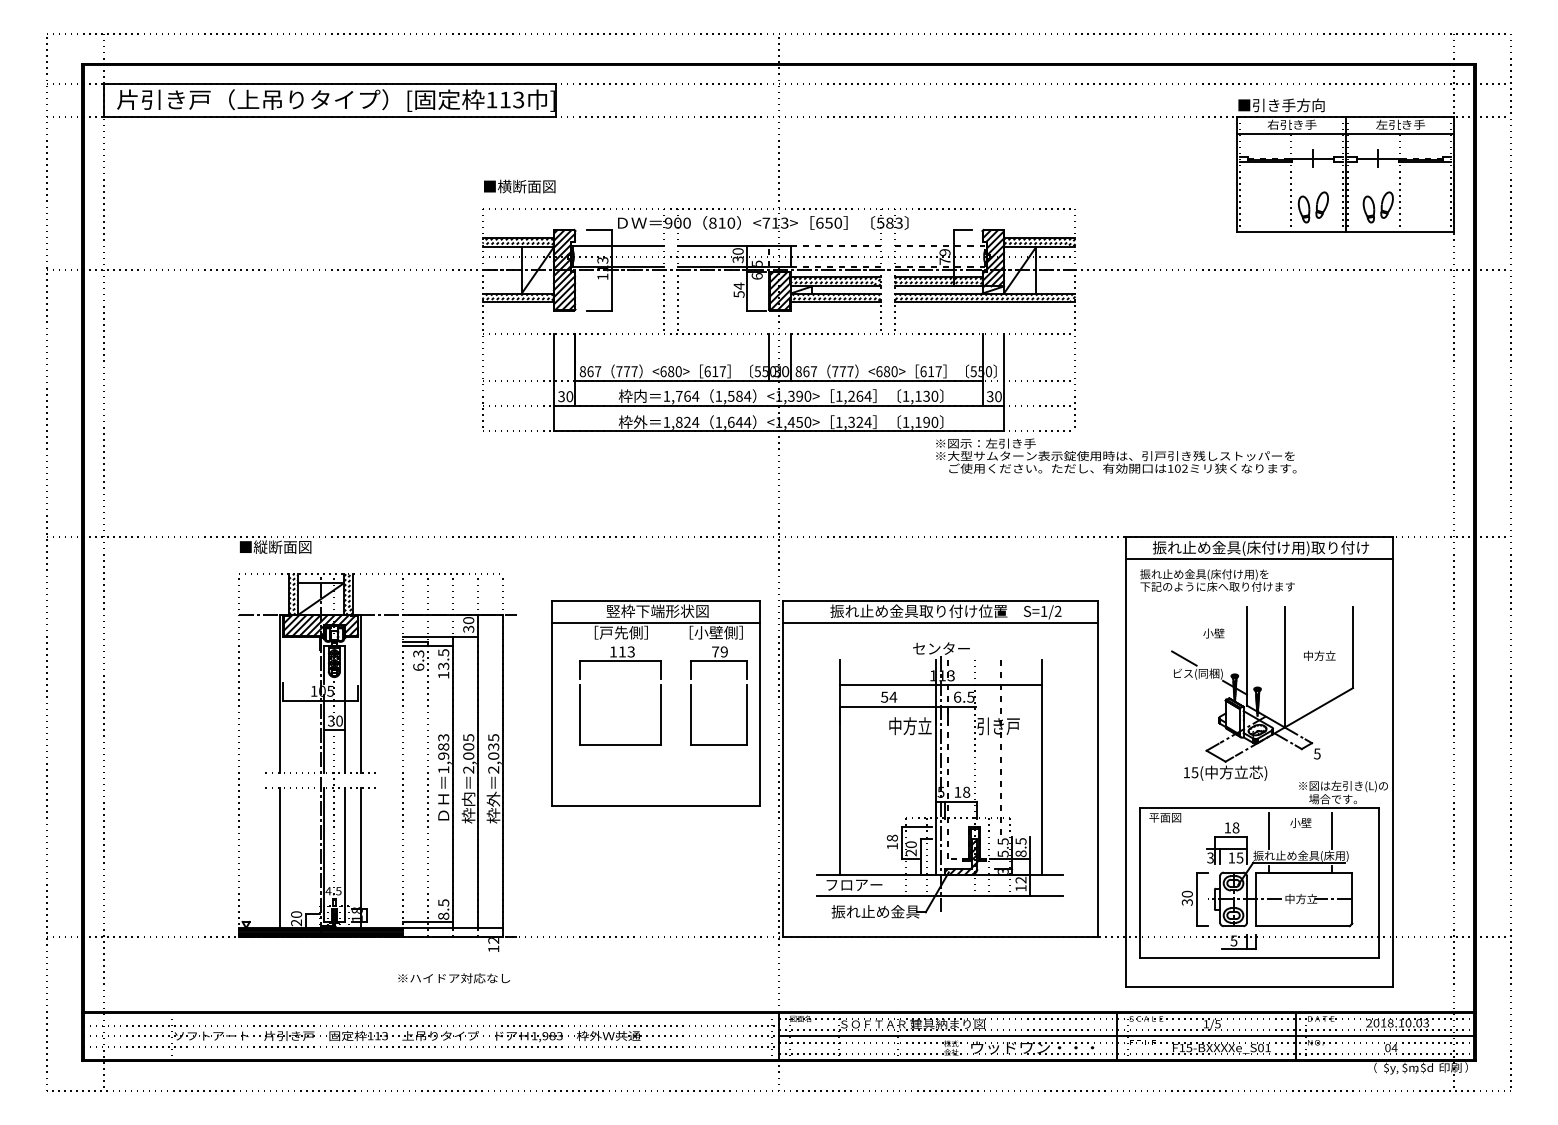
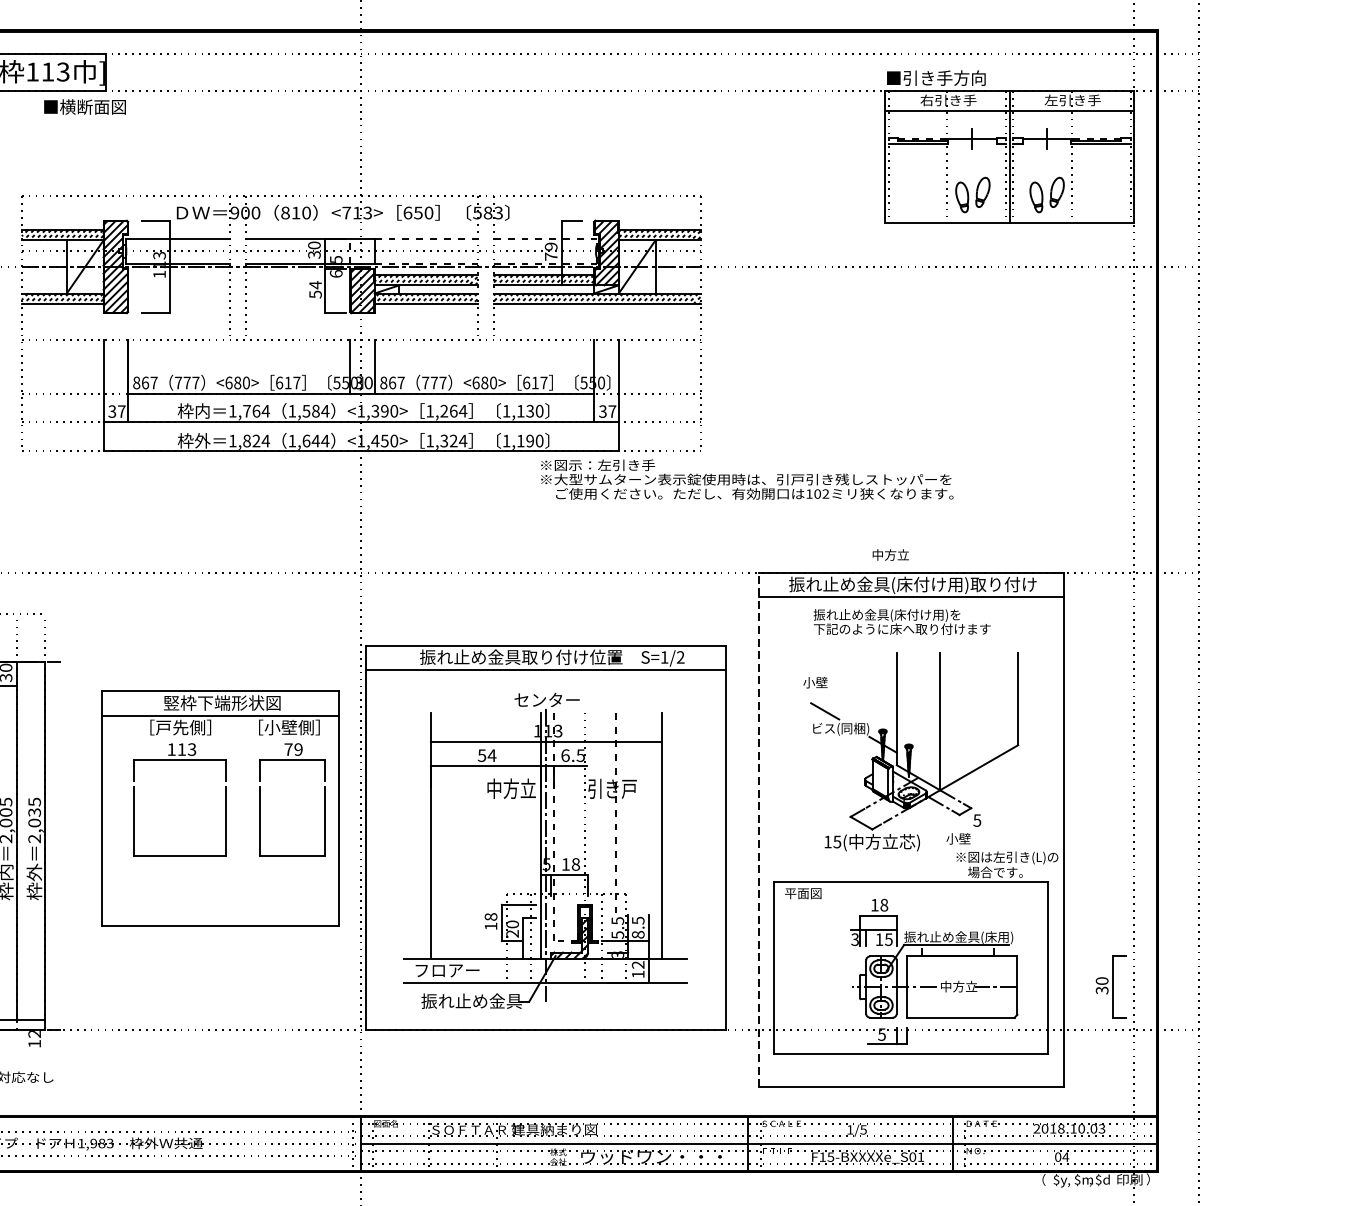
text: (519, 186) -> (84, 106), moved
text: (569, 396) -> (121, 411), 30 -> 37
text: (998, 396) -> (612, 411), 30 -> 37
text: (1217, 580) -> (902, 622), moved
text: (1213, 633) -> (815, 682), moved
text: (1319, 655) -> (890, 554), moved
part: (655, 703) -> (219, 808), moved
line: (1126, 762) -> (758, 830), solid -> dashed
text: (1300, 822) -> (958, 838), moved
line: (1269, 830) -> (922, 908), removed
line: (1331, 830) -> (993, 908), removed
part: (1194, 899) -> (1110, 987), moved

